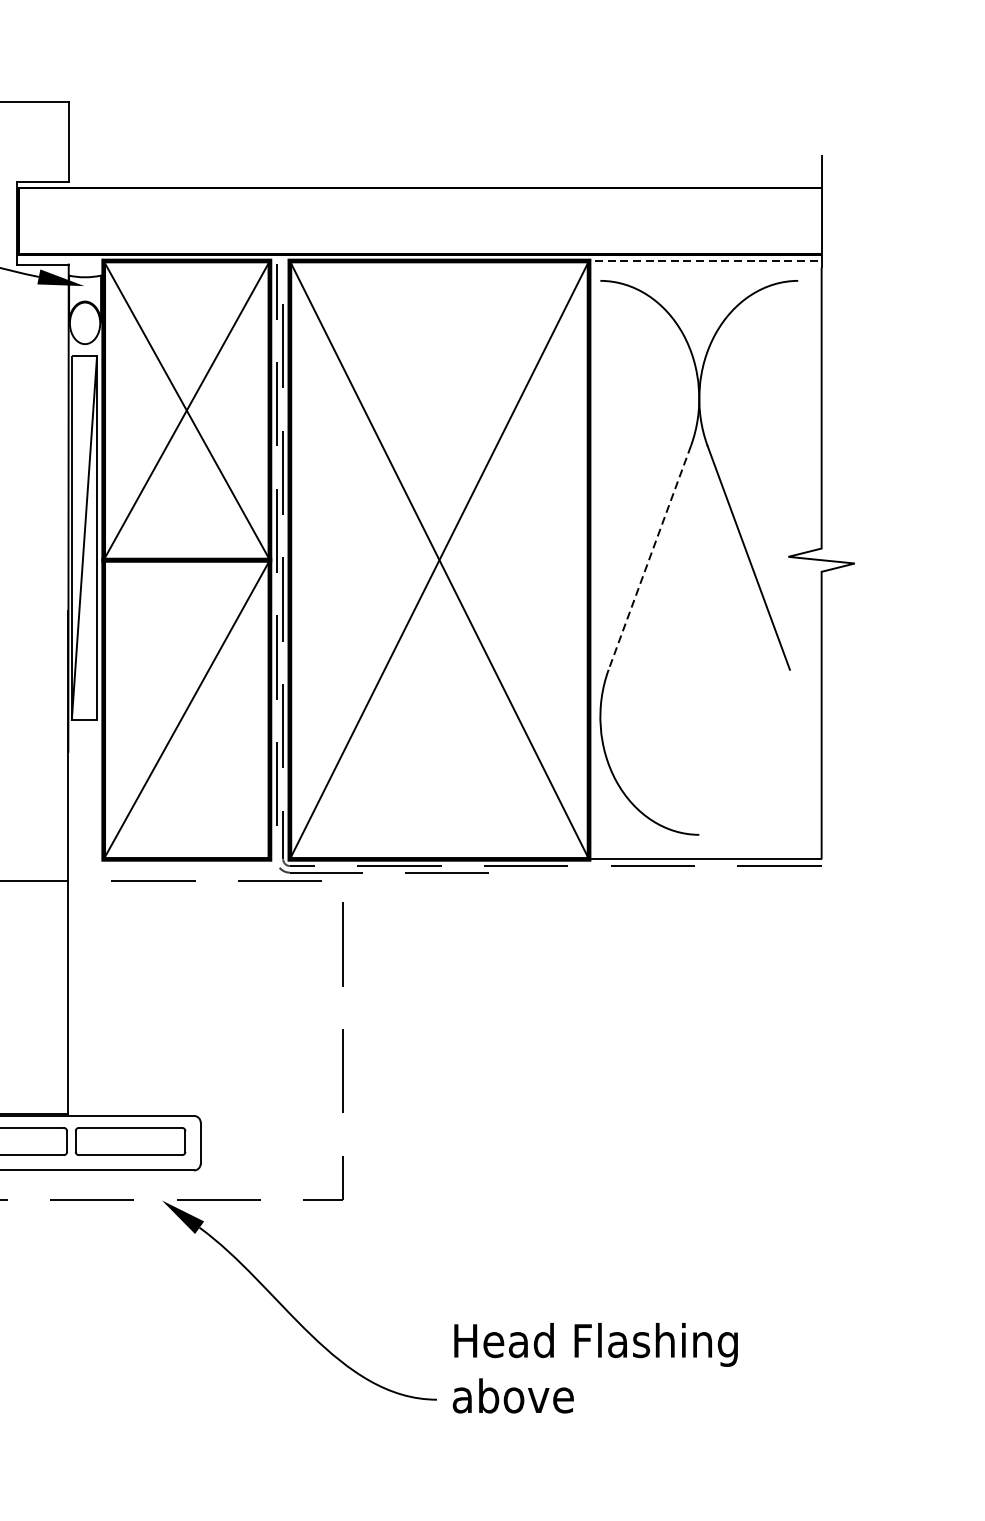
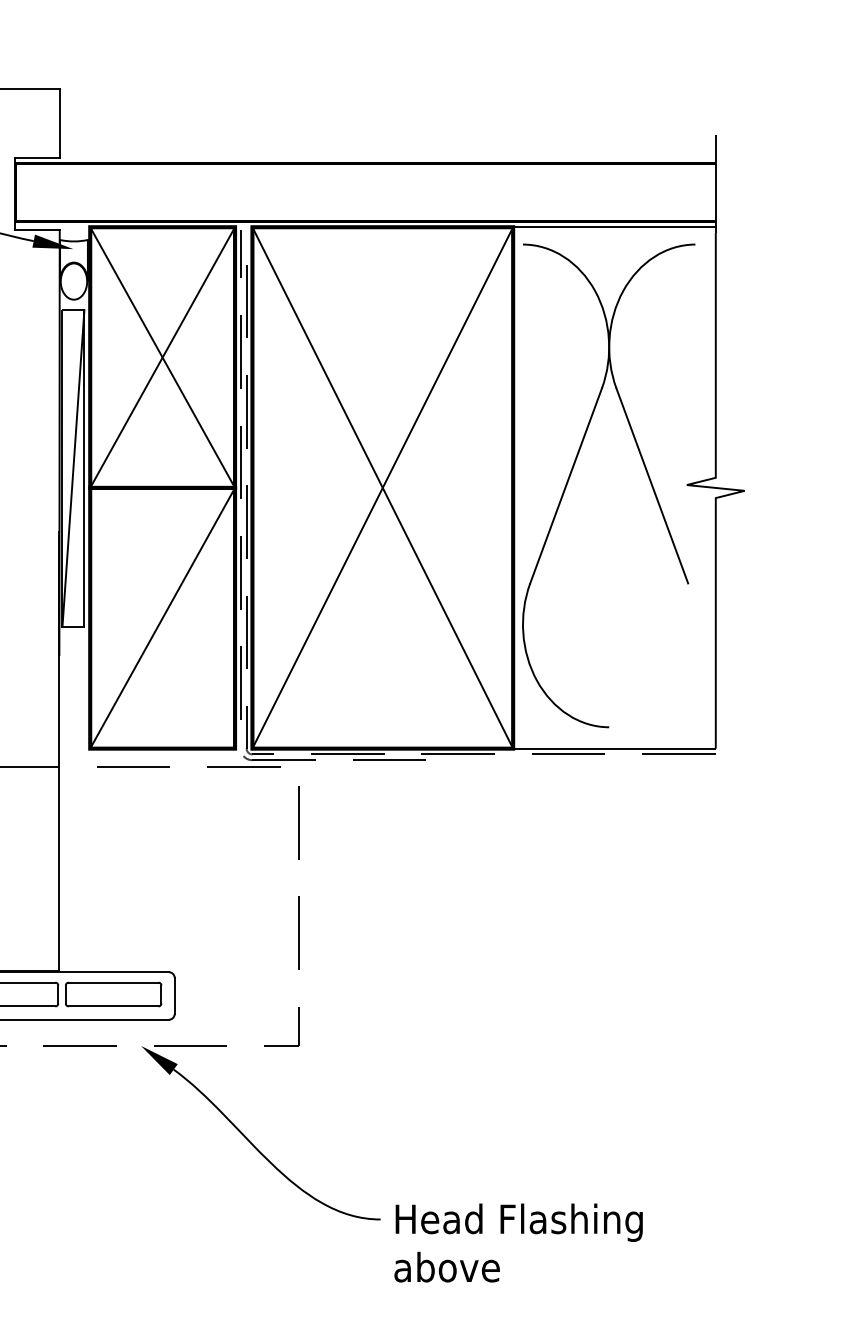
line: (703, 261) -> (612, 227), dashed -> solid
line: (650, 557) -> (566, 485), dashed -> solid
text: (595, 1367) -> (518, 1242), moved

